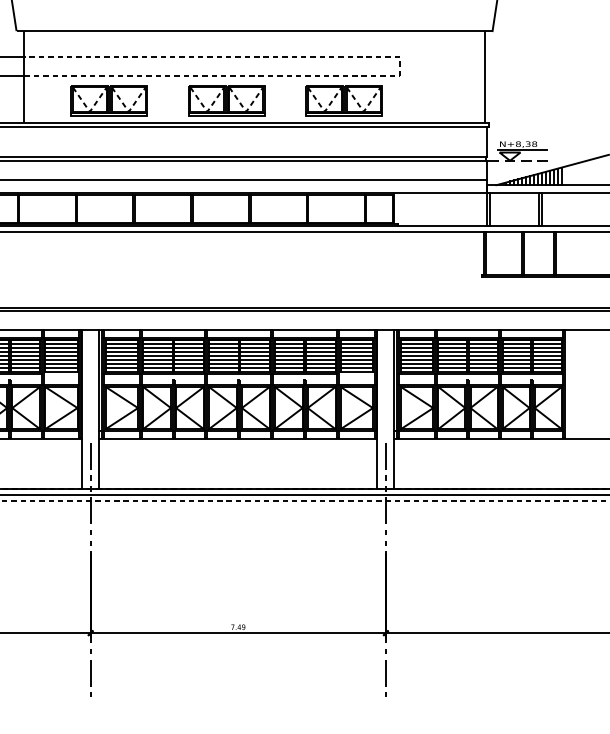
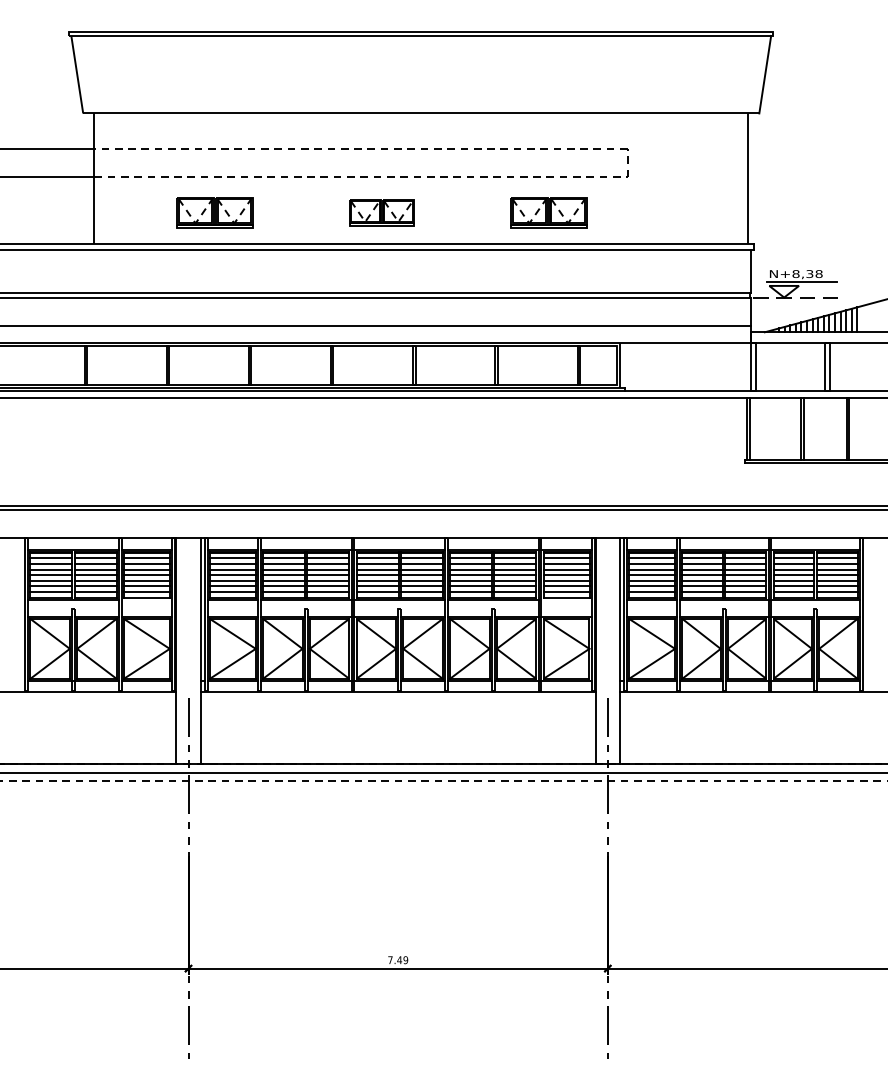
part: (109, 100) -> (214, 212), size x0.7
part: (226, 100) -> (381, 212), size x0.6
part: (344, 100) -> (548, 212), size x0.7

